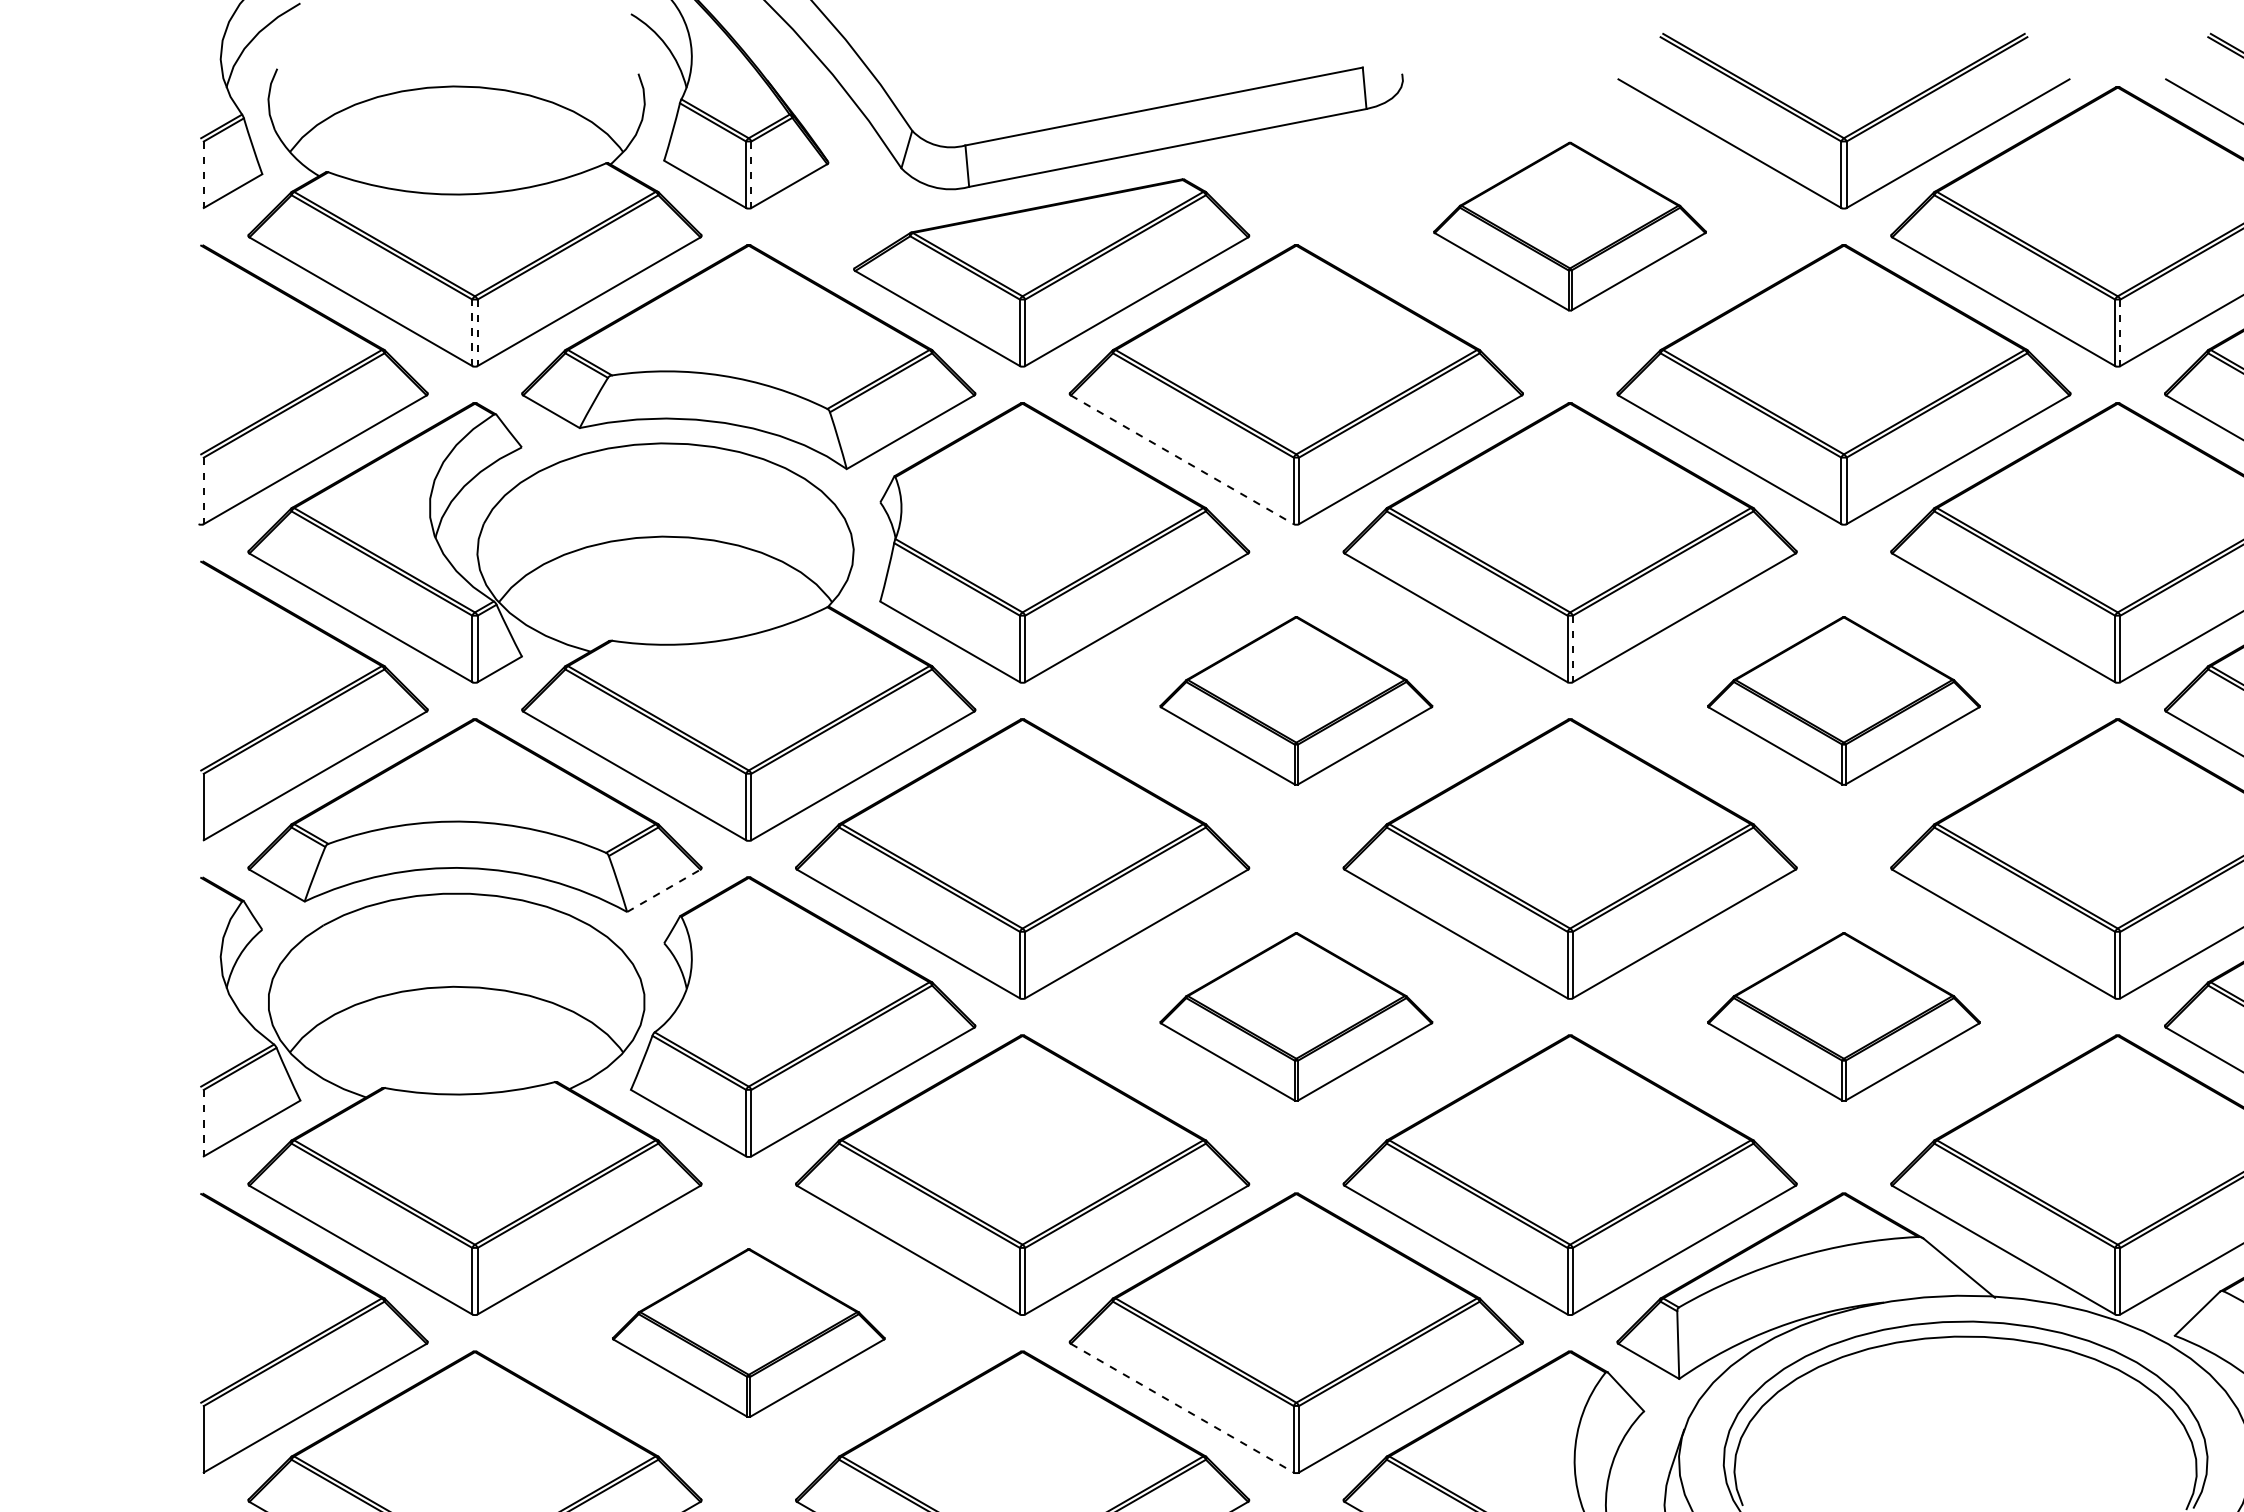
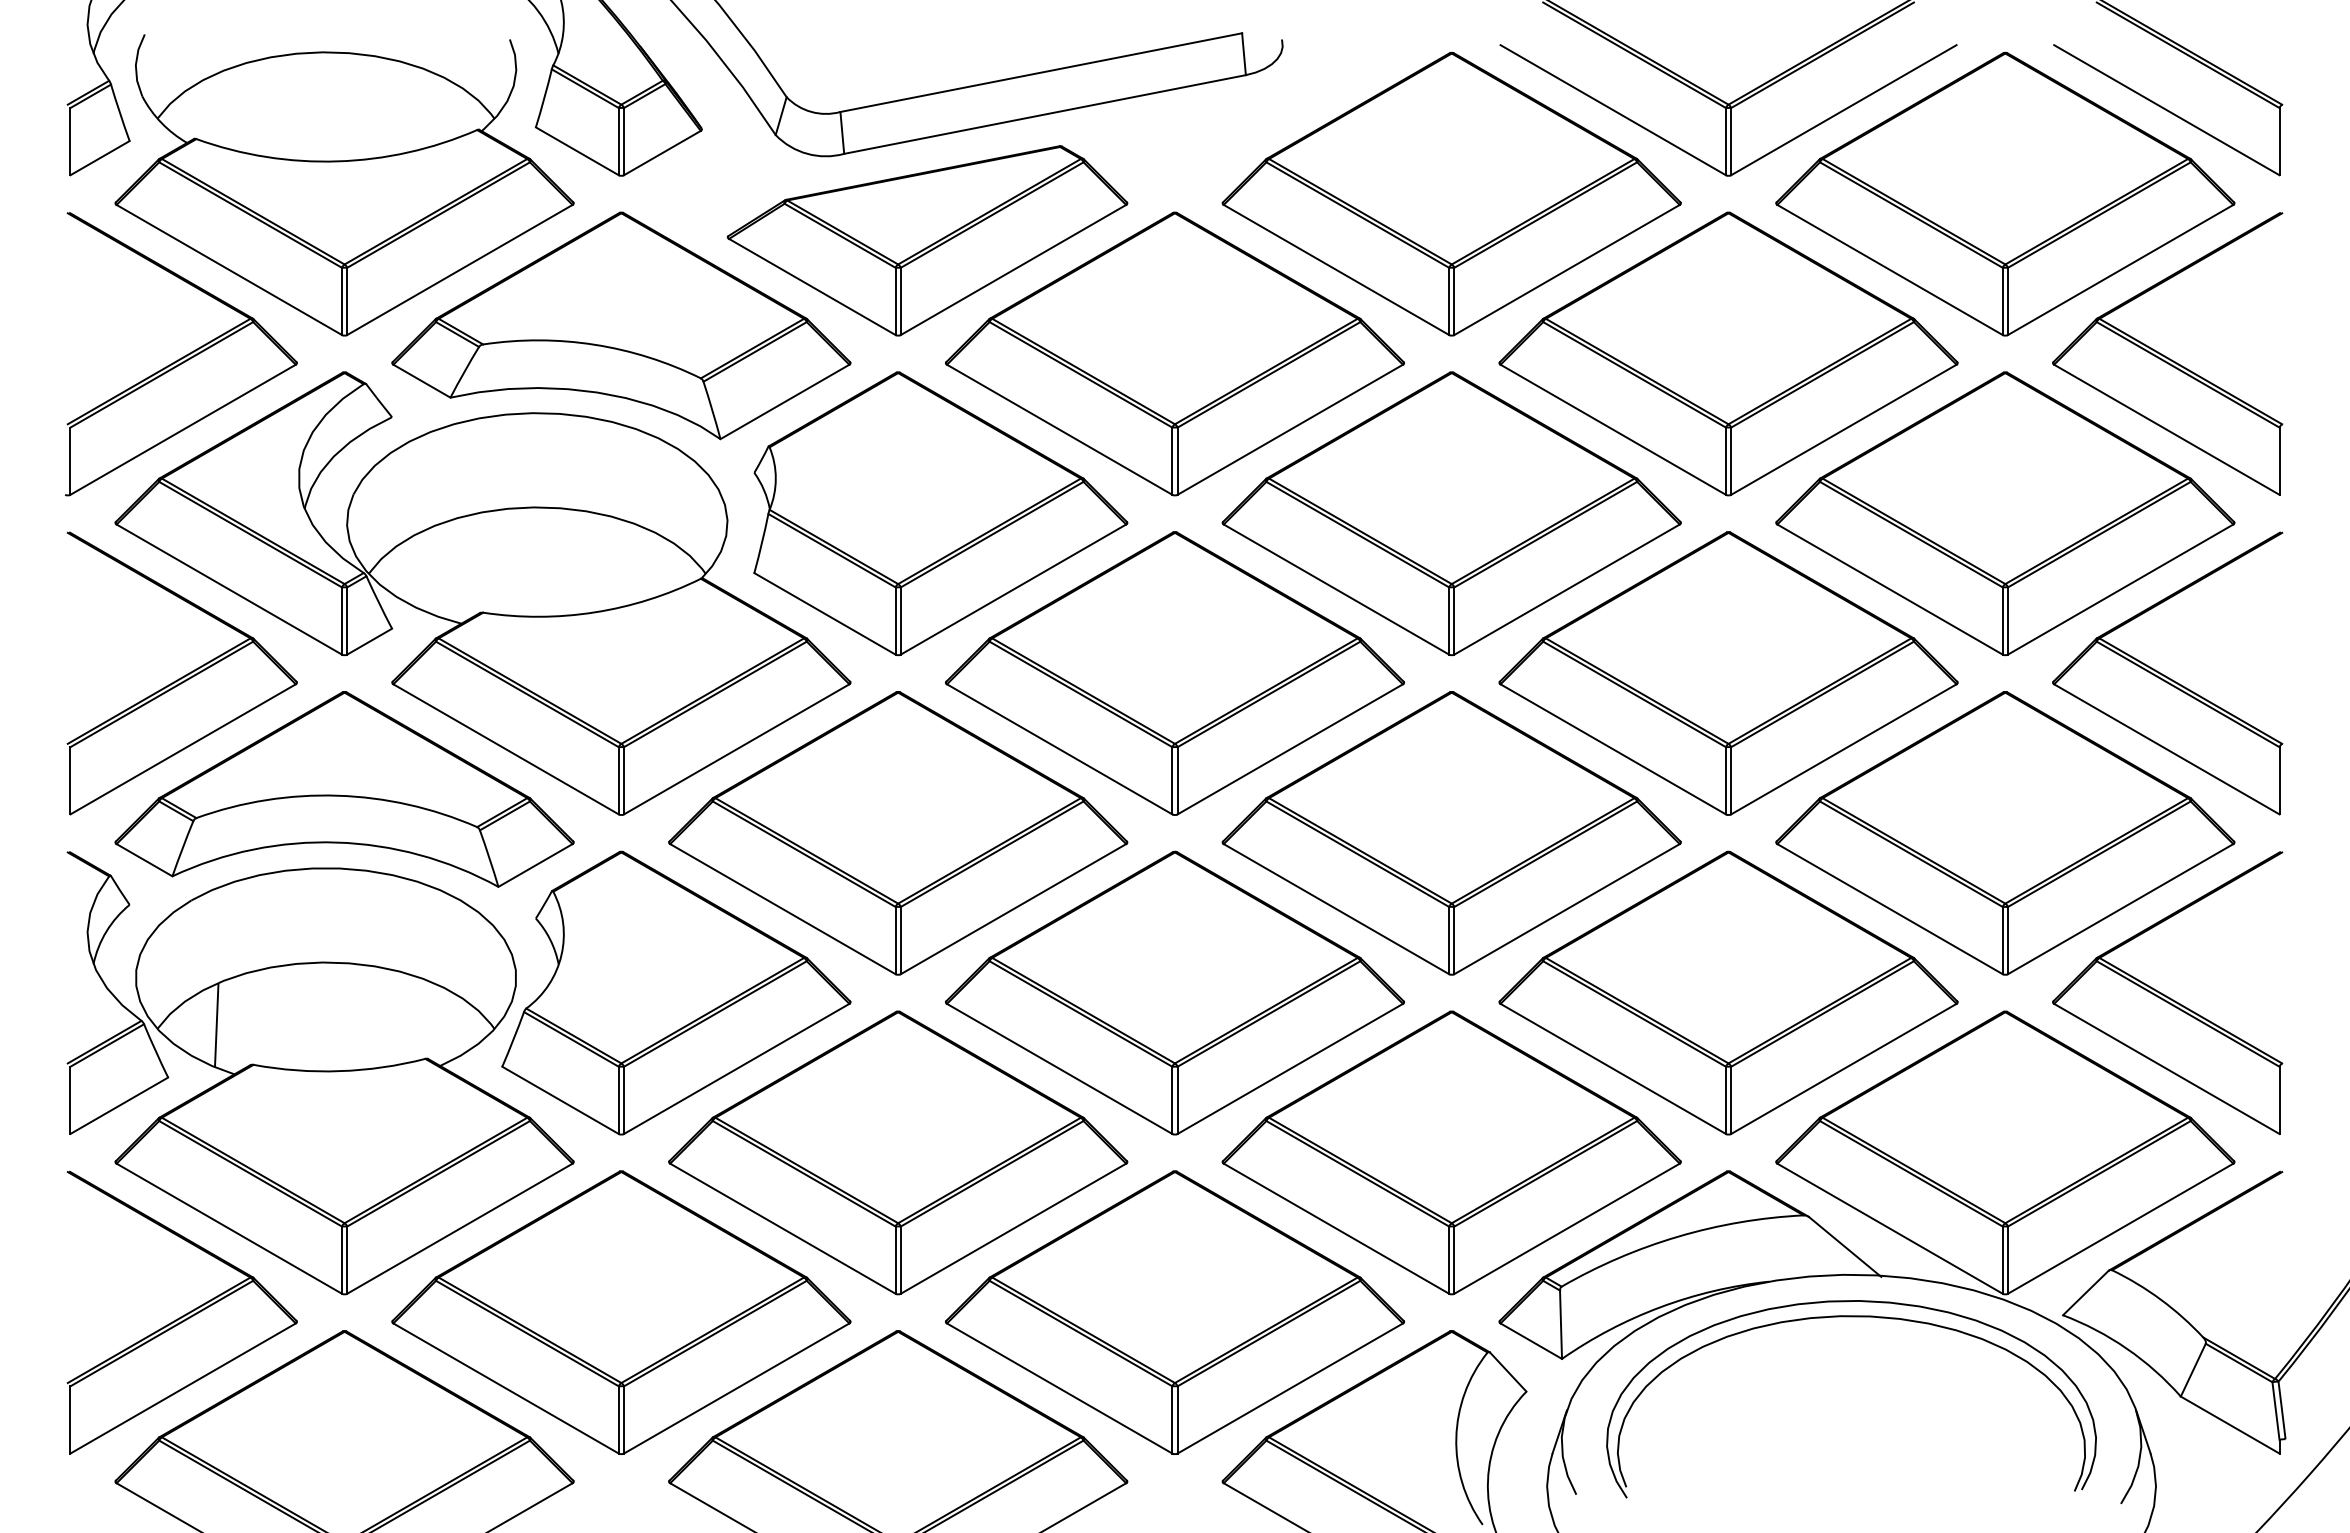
line: (203, 174) -> (70, 141), dashed -> solid
line: (751, 174) -> (624, 141), dashed -> solid
part: (1569, 226) -> (1451, 193), size x1.67
line: (471, 332) -> (341, 301), dashed -> solid
line: (477, 332) -> (347, 301), dashed -> solid
line: (2120, 332) -> (2008, 301), dashed -> solid
line: (1183, 460) -> (1060, 430), dashed -> solid
line: (203, 491) -> (70, 461), dashed -> solid
line: (1572, 648) -> (1454, 620), dashed -> solid
part: (1295, 700) -> (1174, 673), size x1.67
part: (1843, 700) -> (1728, 673), size x1.67
line: (663, 890) -> (535, 865), dashed -> solid
part: (1295, 1016) -> (1174, 992), size x1.67
part: (1843, 1016) -> (1728, 992), size x1.67
line: (348, 1049) -> (216, 1025), added
line: (203, 1123) -> (70, 1100), dashed -> solid
part: (748, 1333) -> (621, 1312), size x1.67
line: (1183, 1408) -> (1060, 1388), dashed -> solid

